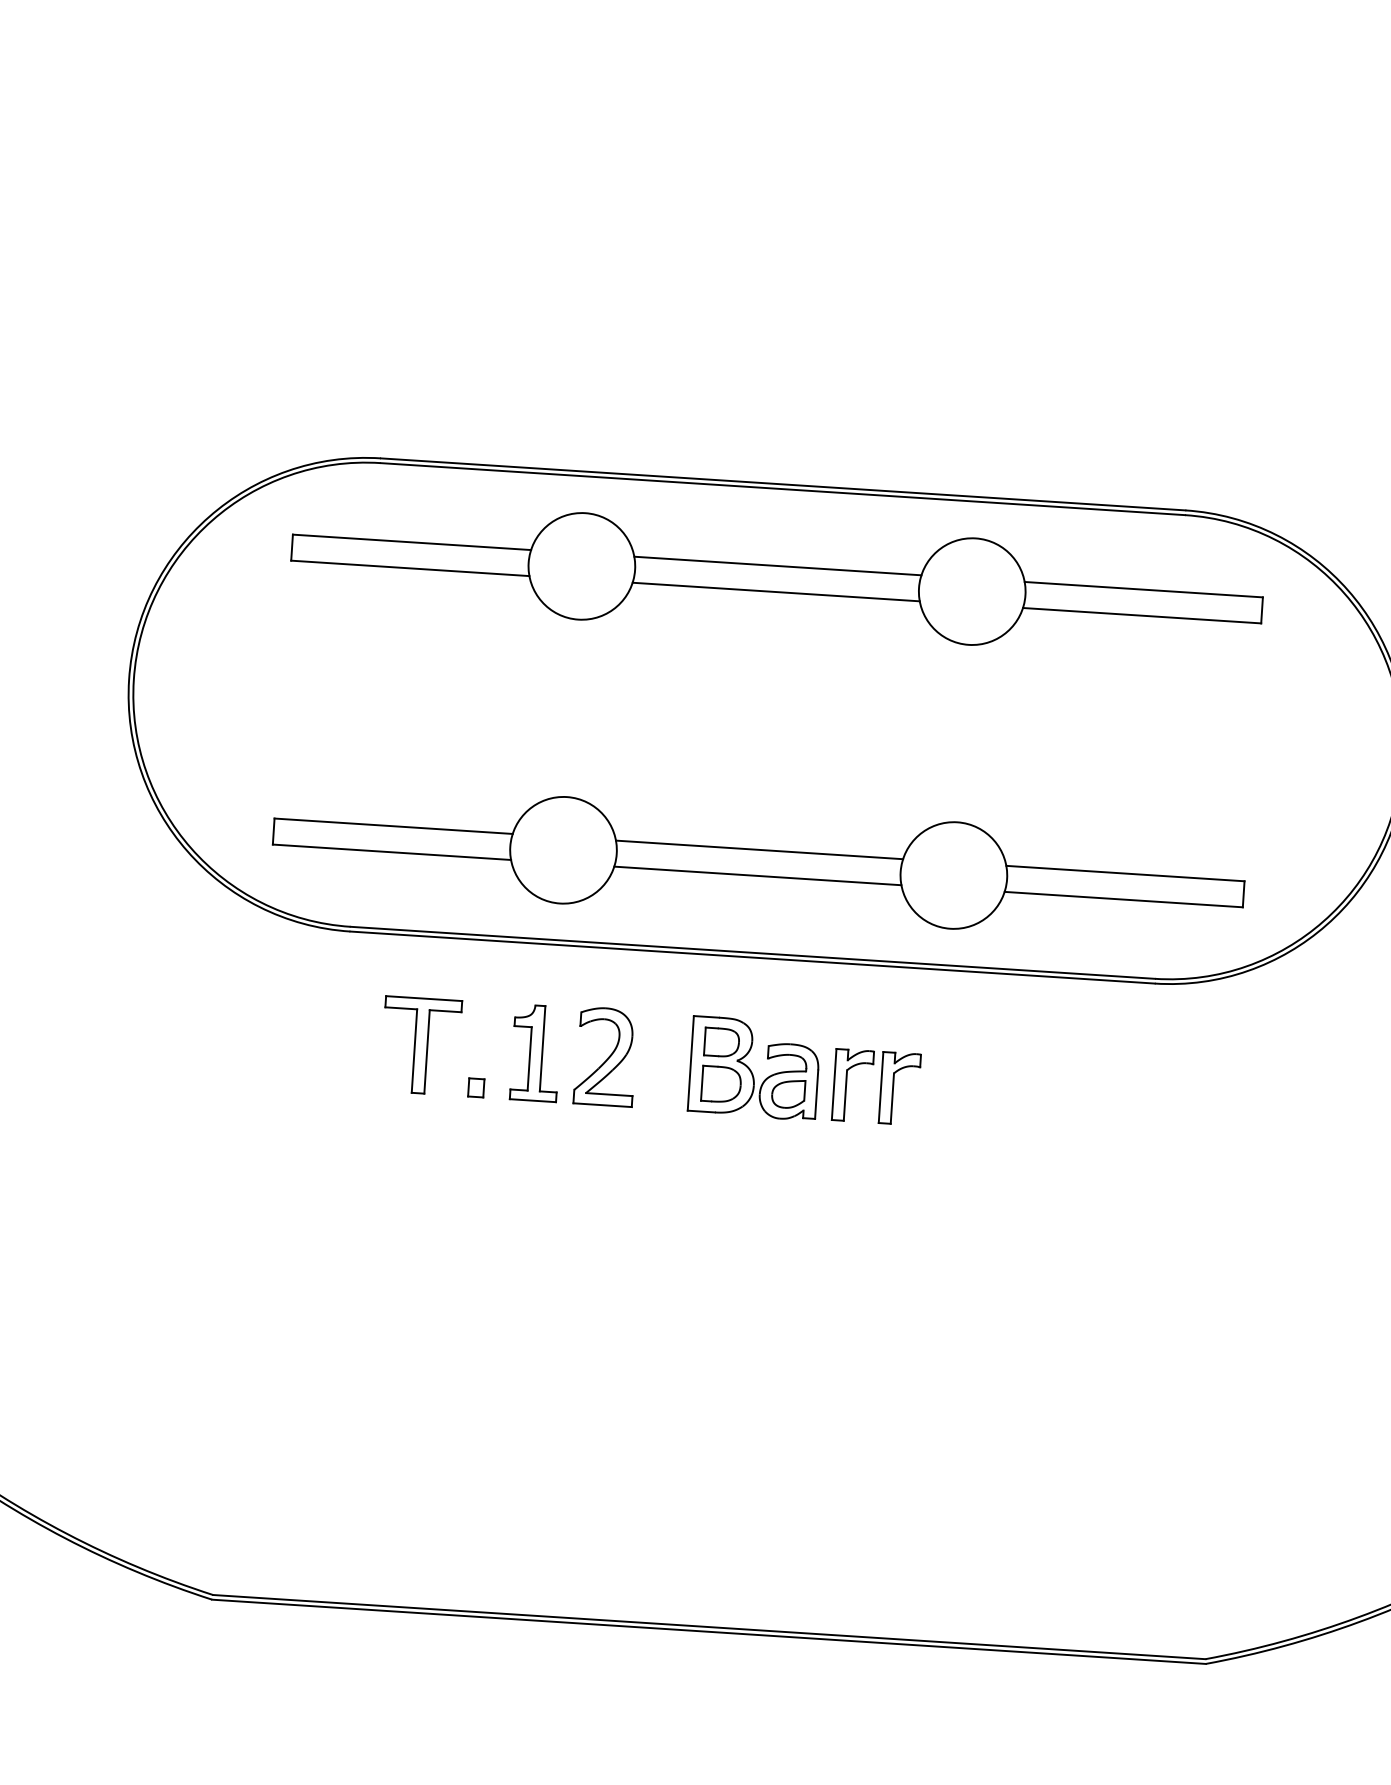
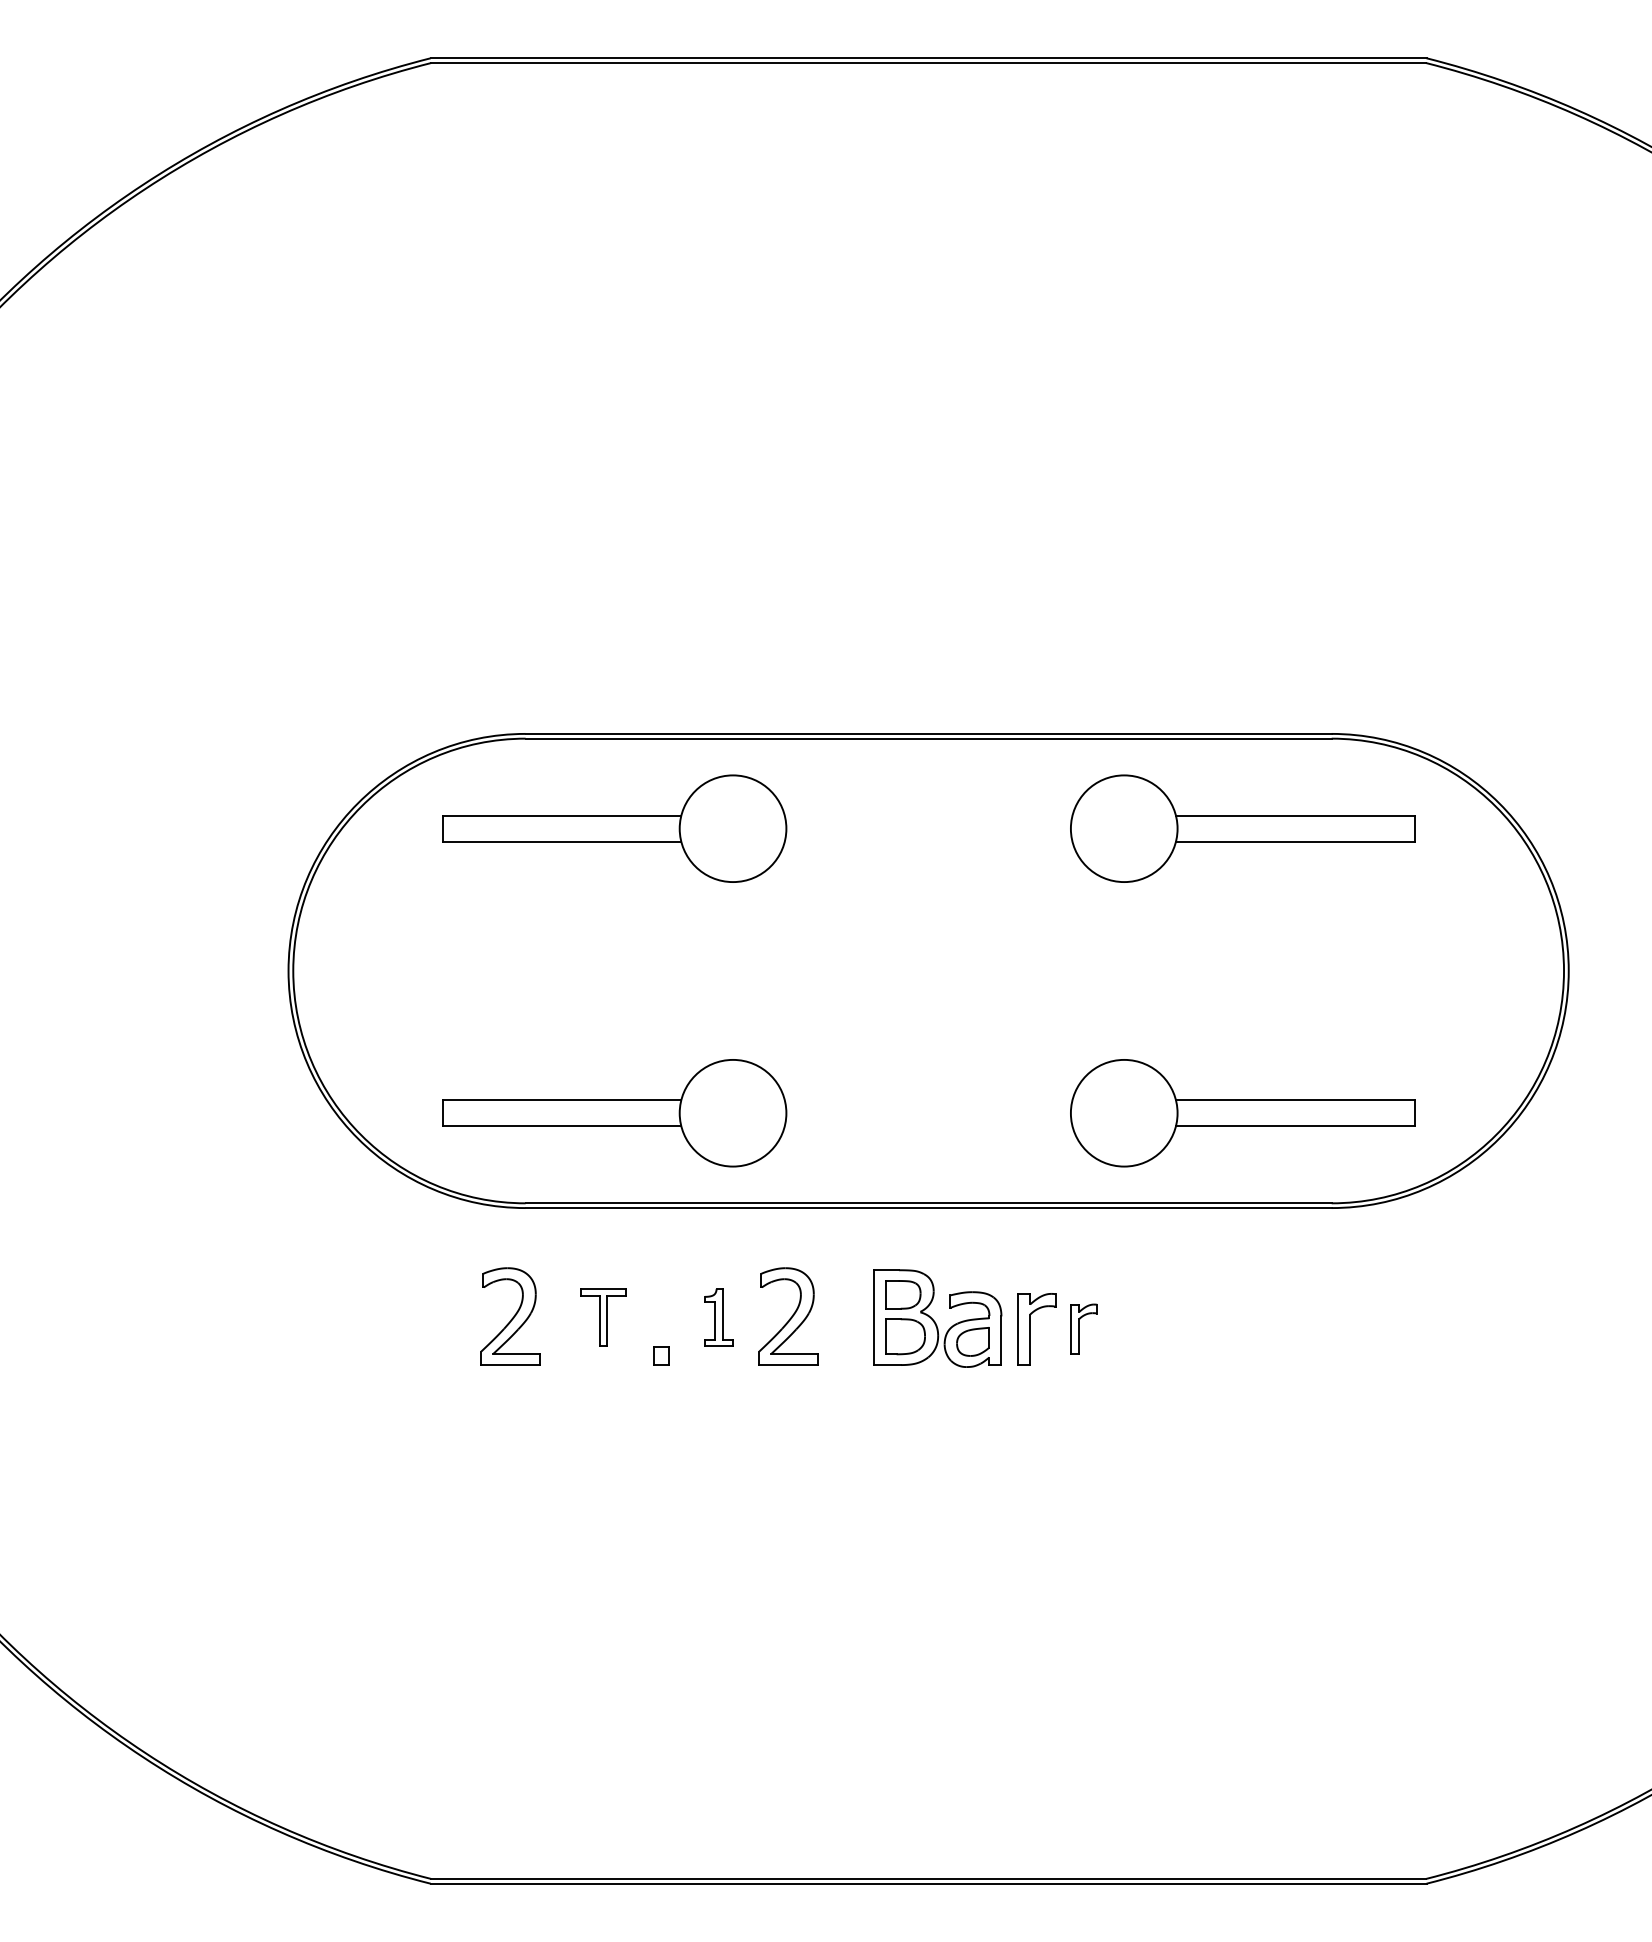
line: (777, 565) -> (928, 815), removed
line: (776, 591) -> (928, 841), removed
line: (759, 850) -> (928, 1100), removed
line: (757, 876) -> (928, 1126), removed
part: (328, 1038) -> (510, 1316), added
part: (421, 1045) -> (603, 1317), size x0.6
part: (535, 1053) -> (718, 1317), size x0.6
part: (899, 1088) -> (1083, 1329), size x0.7

